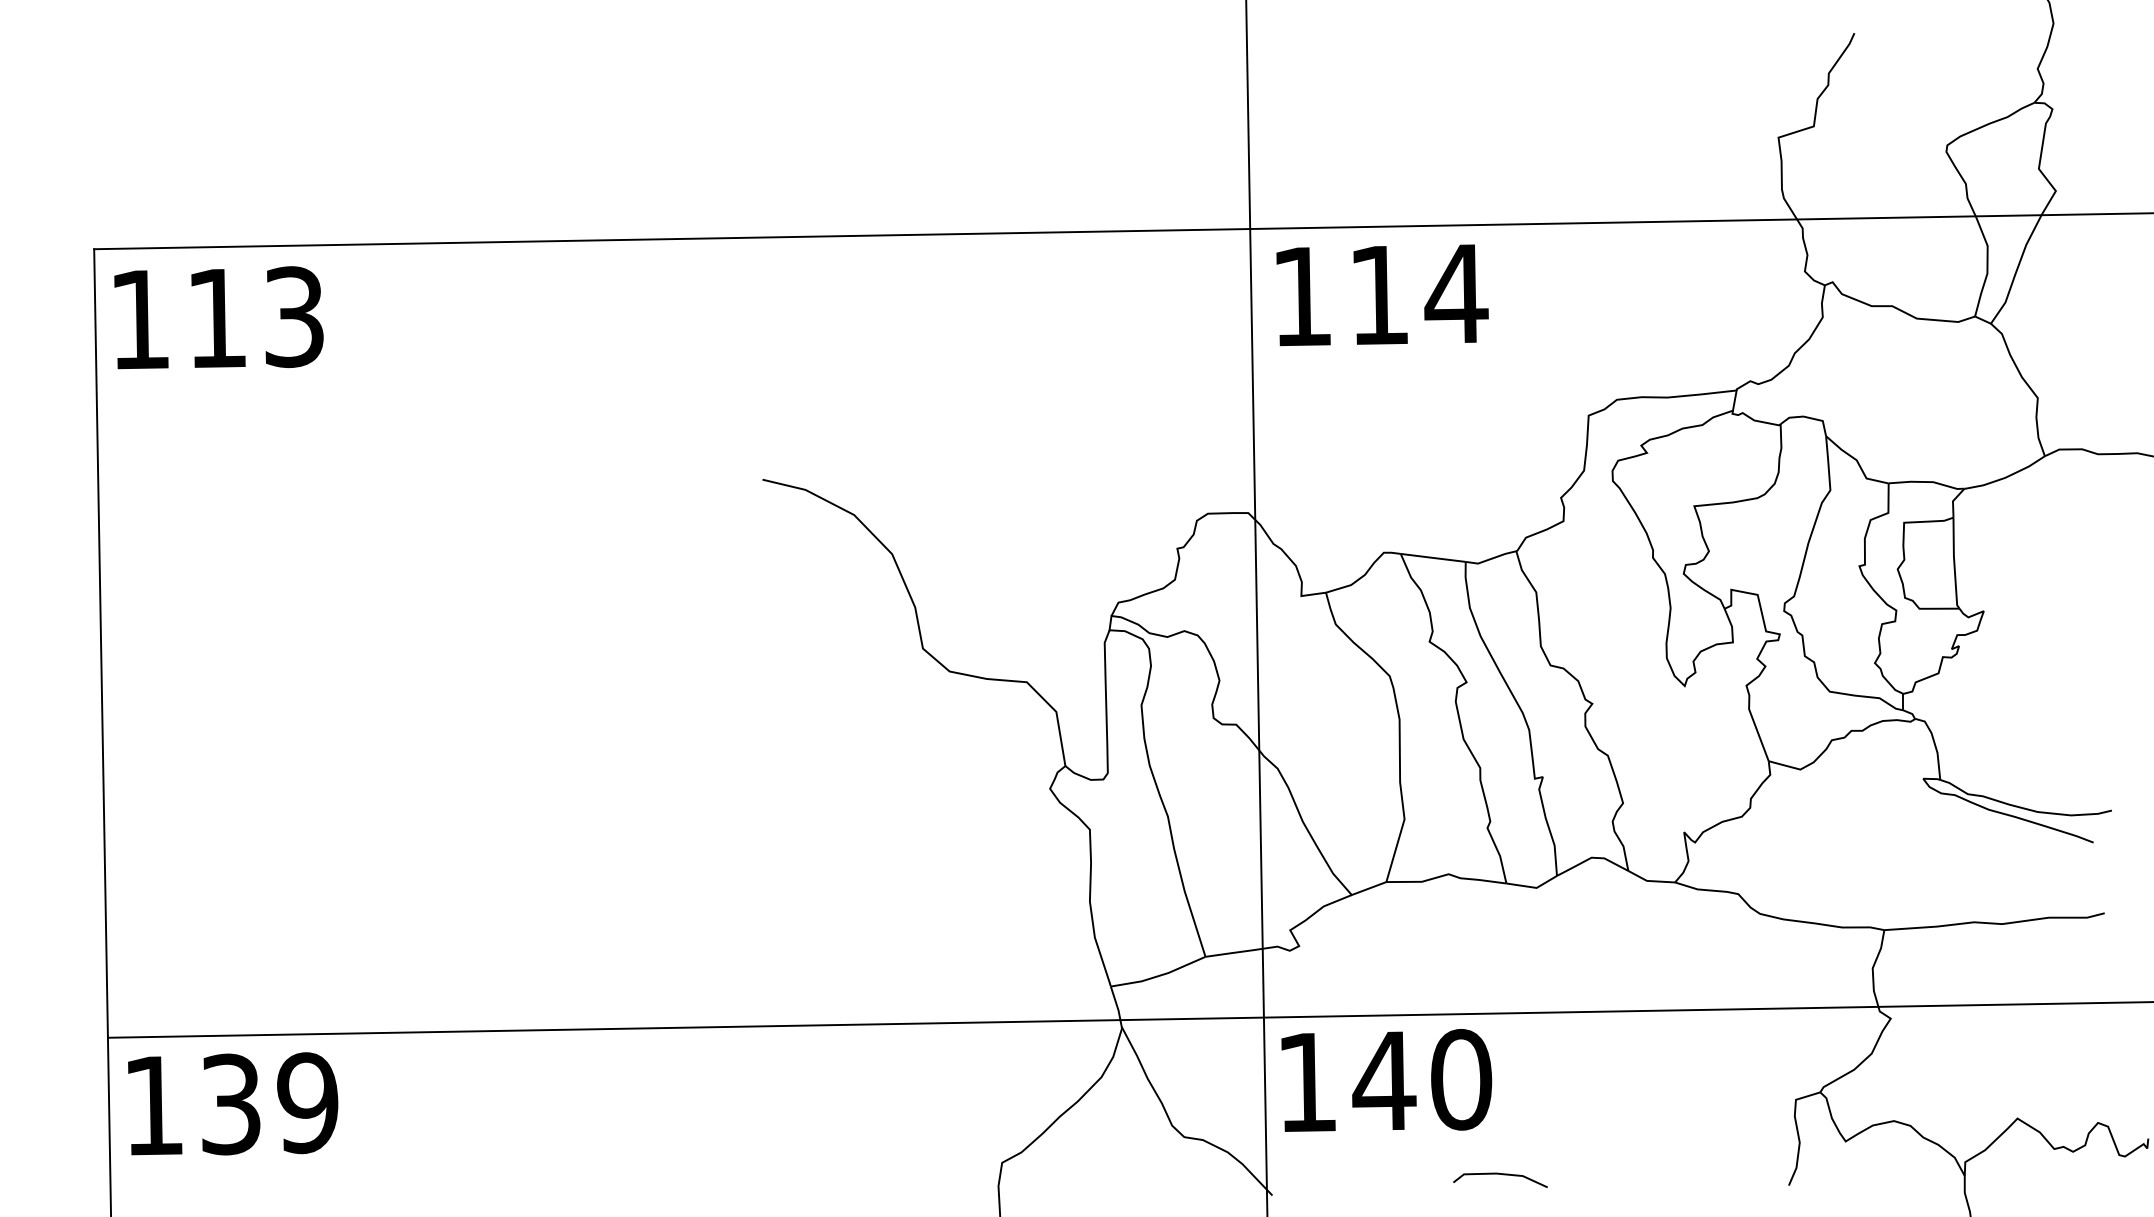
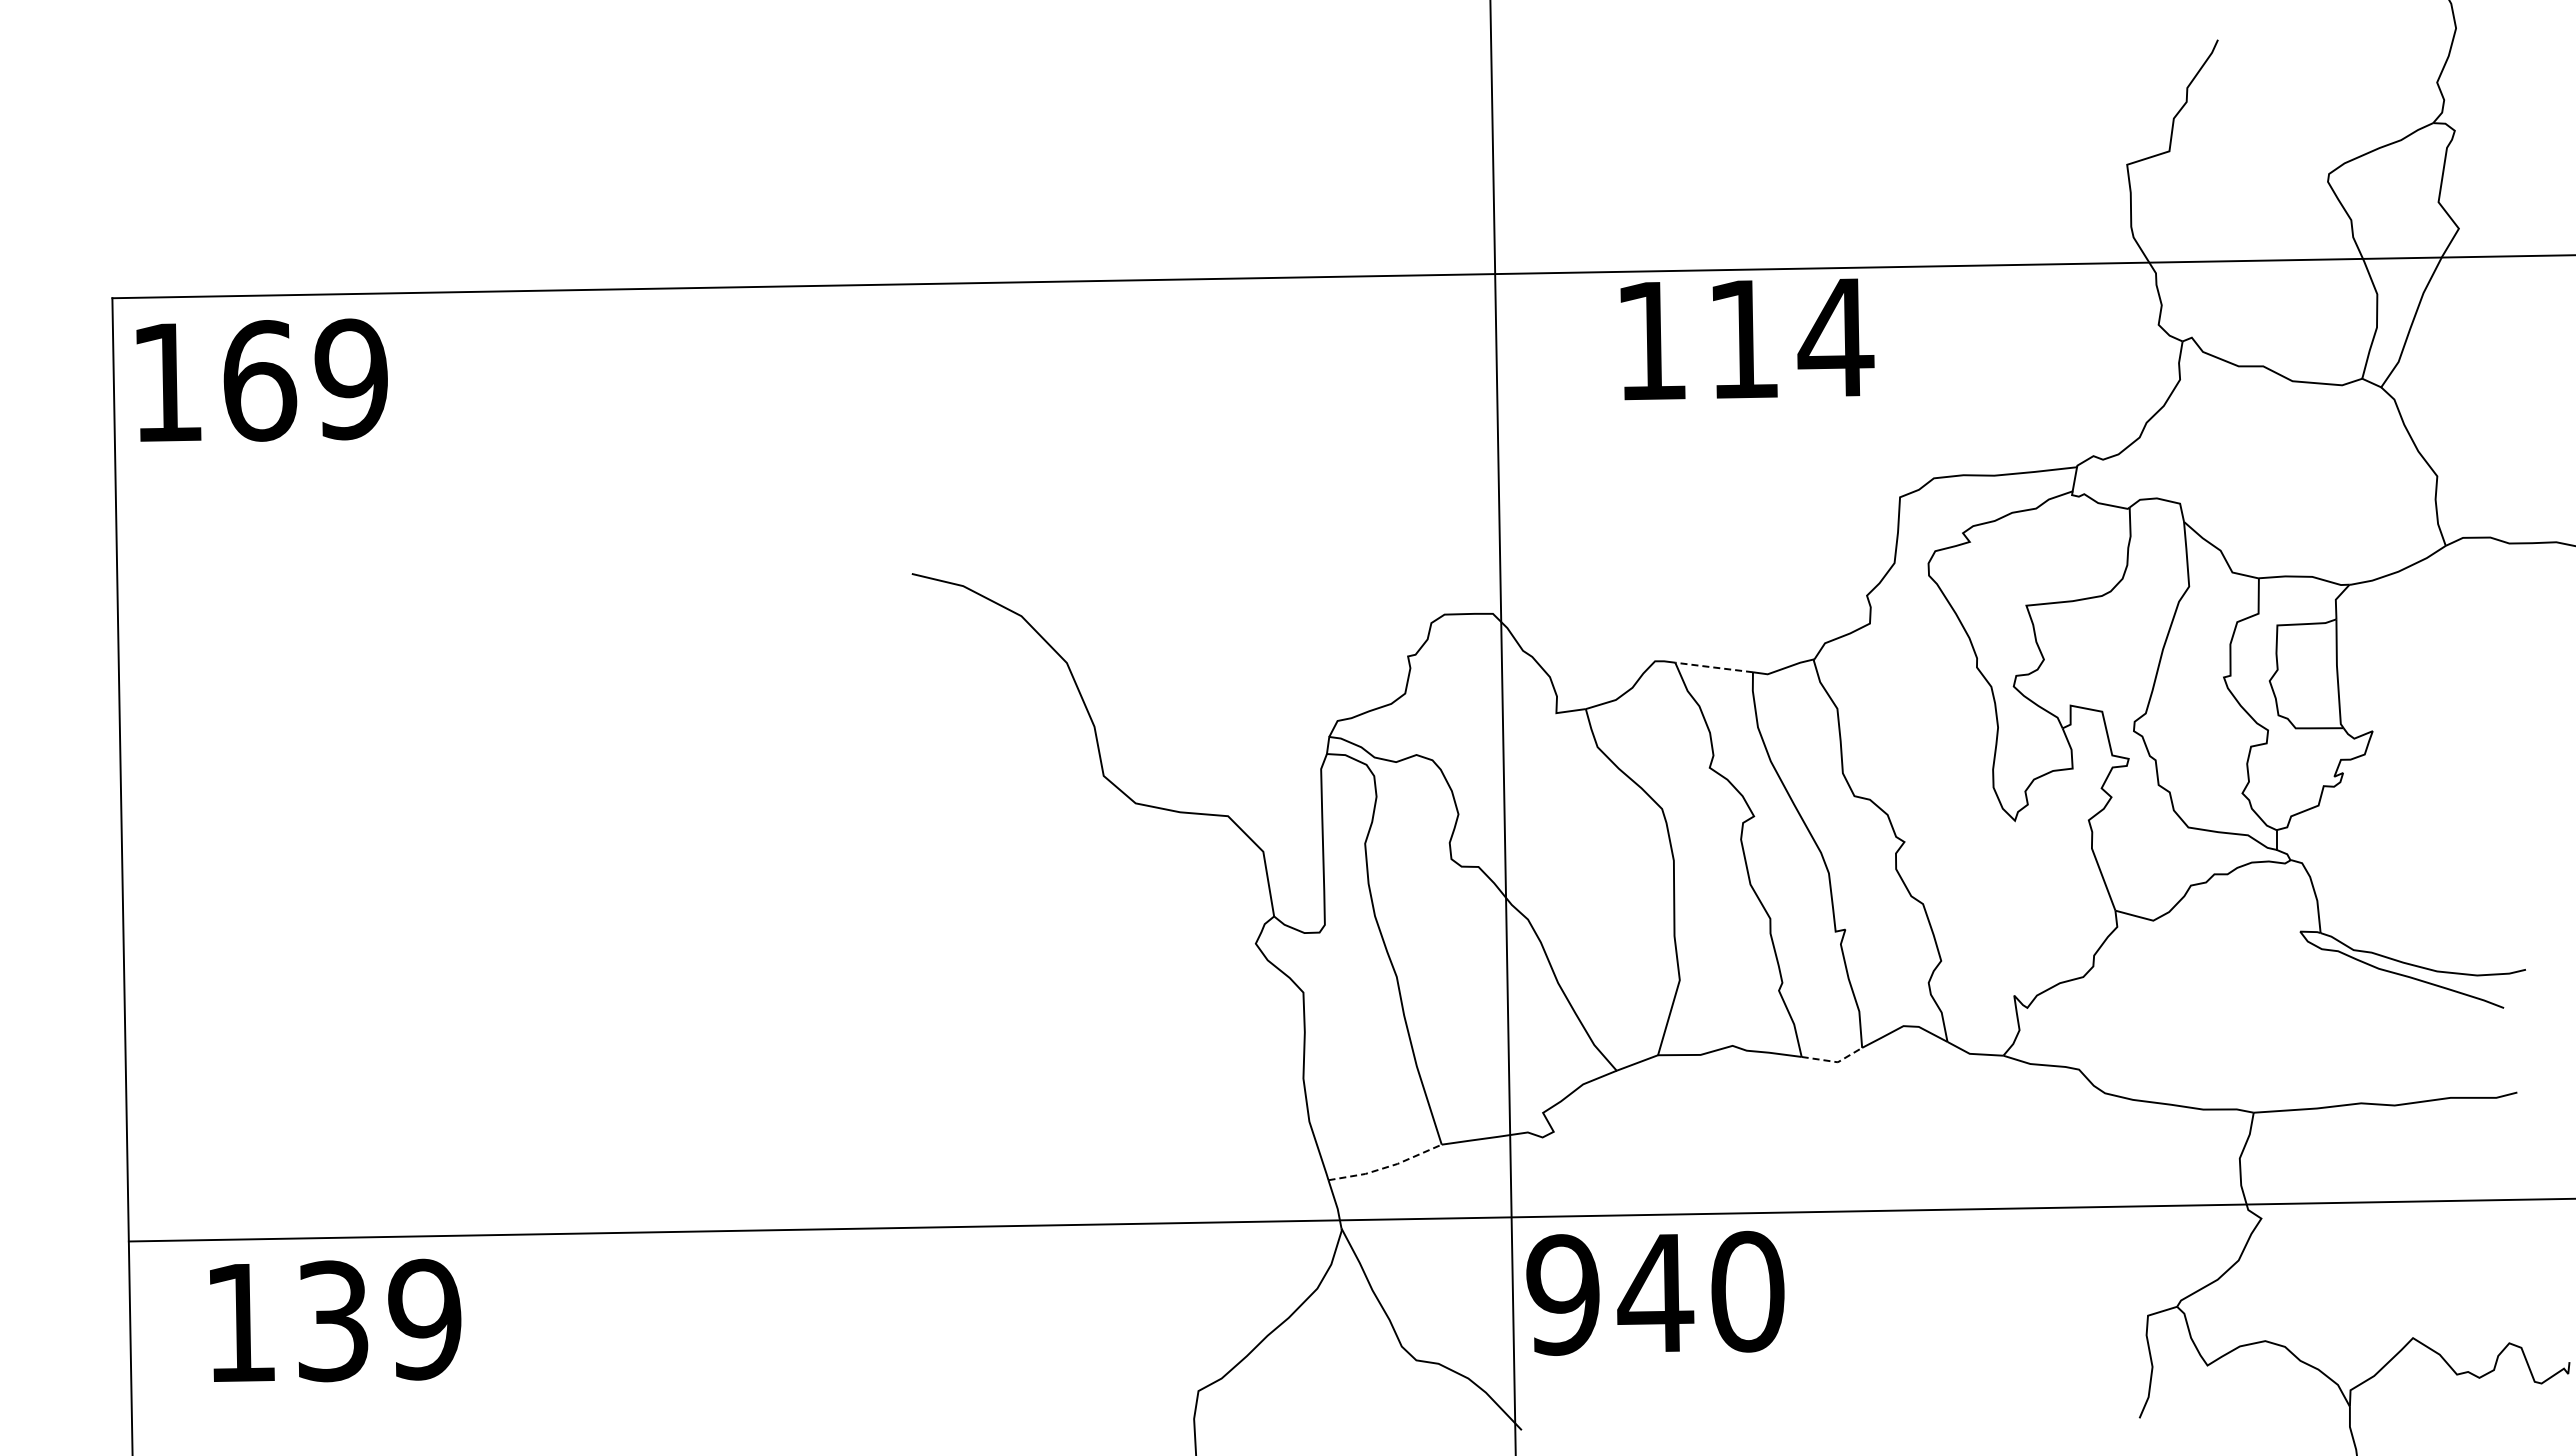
text: (1382, 295) -> (1747, 339), moved
text: (255, 317) -> (305, 379), 113 -> 169
line: (1432, 557) -> (1713, 667), solid -> dashed
line: (1533, 887) -> (1834, 1061), solid -> dashed
line: (1160, 975) -> (1387, 1167), solid -> dashed
text: (1306, 1082) -> (1562, 1294), 140 -> 940
text: (233, 1103) -> (335, 1320), moved
line: (1500, 1174) -> (1794, 1405), removed

